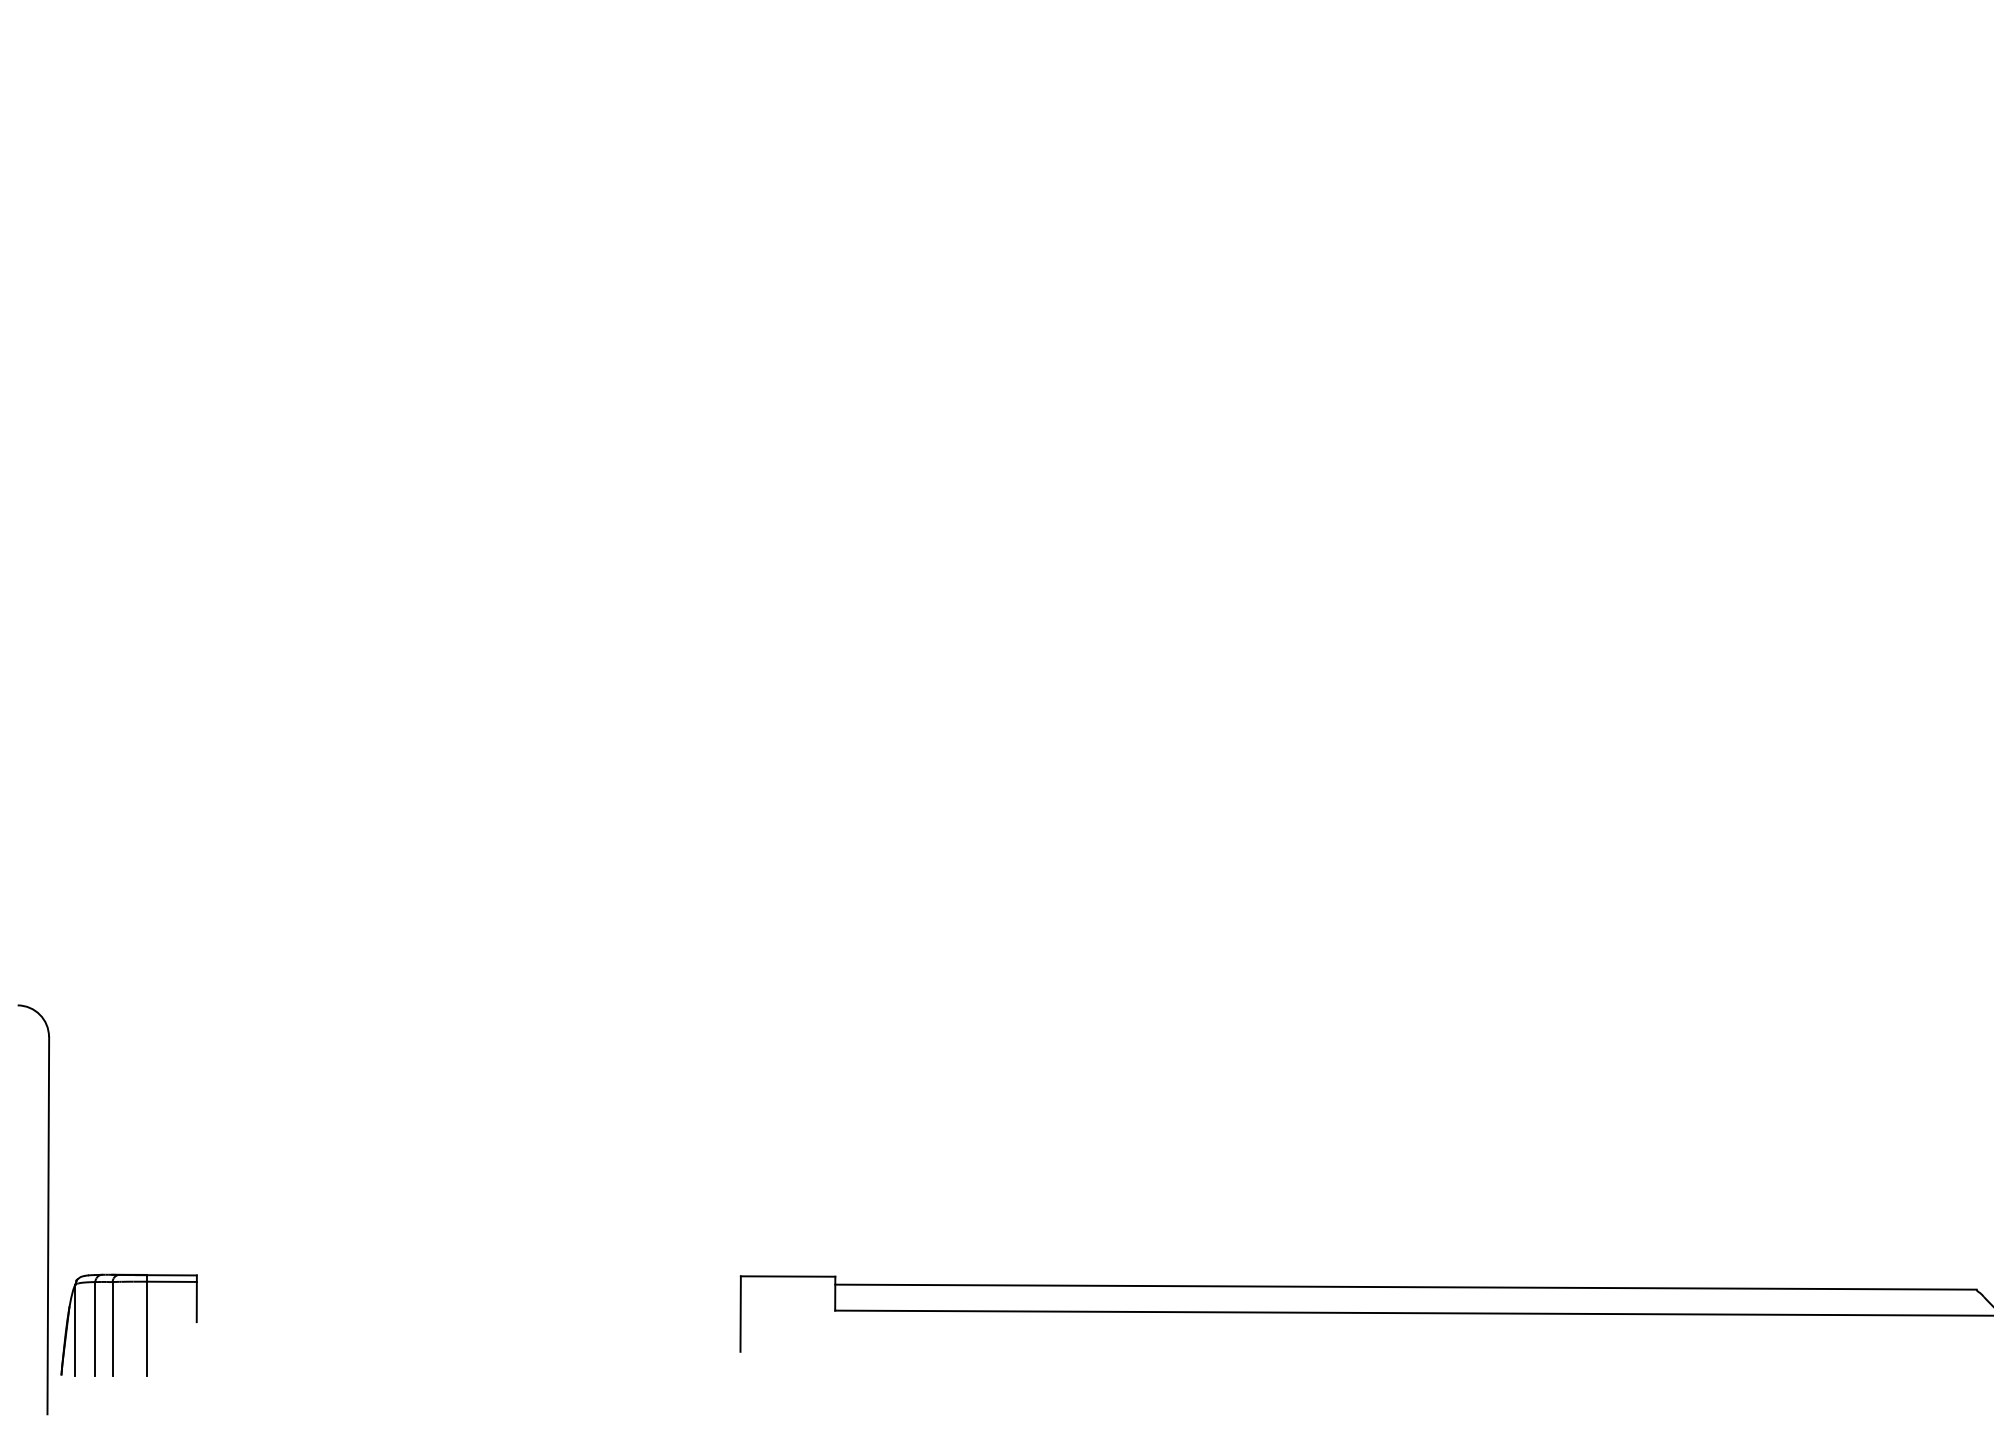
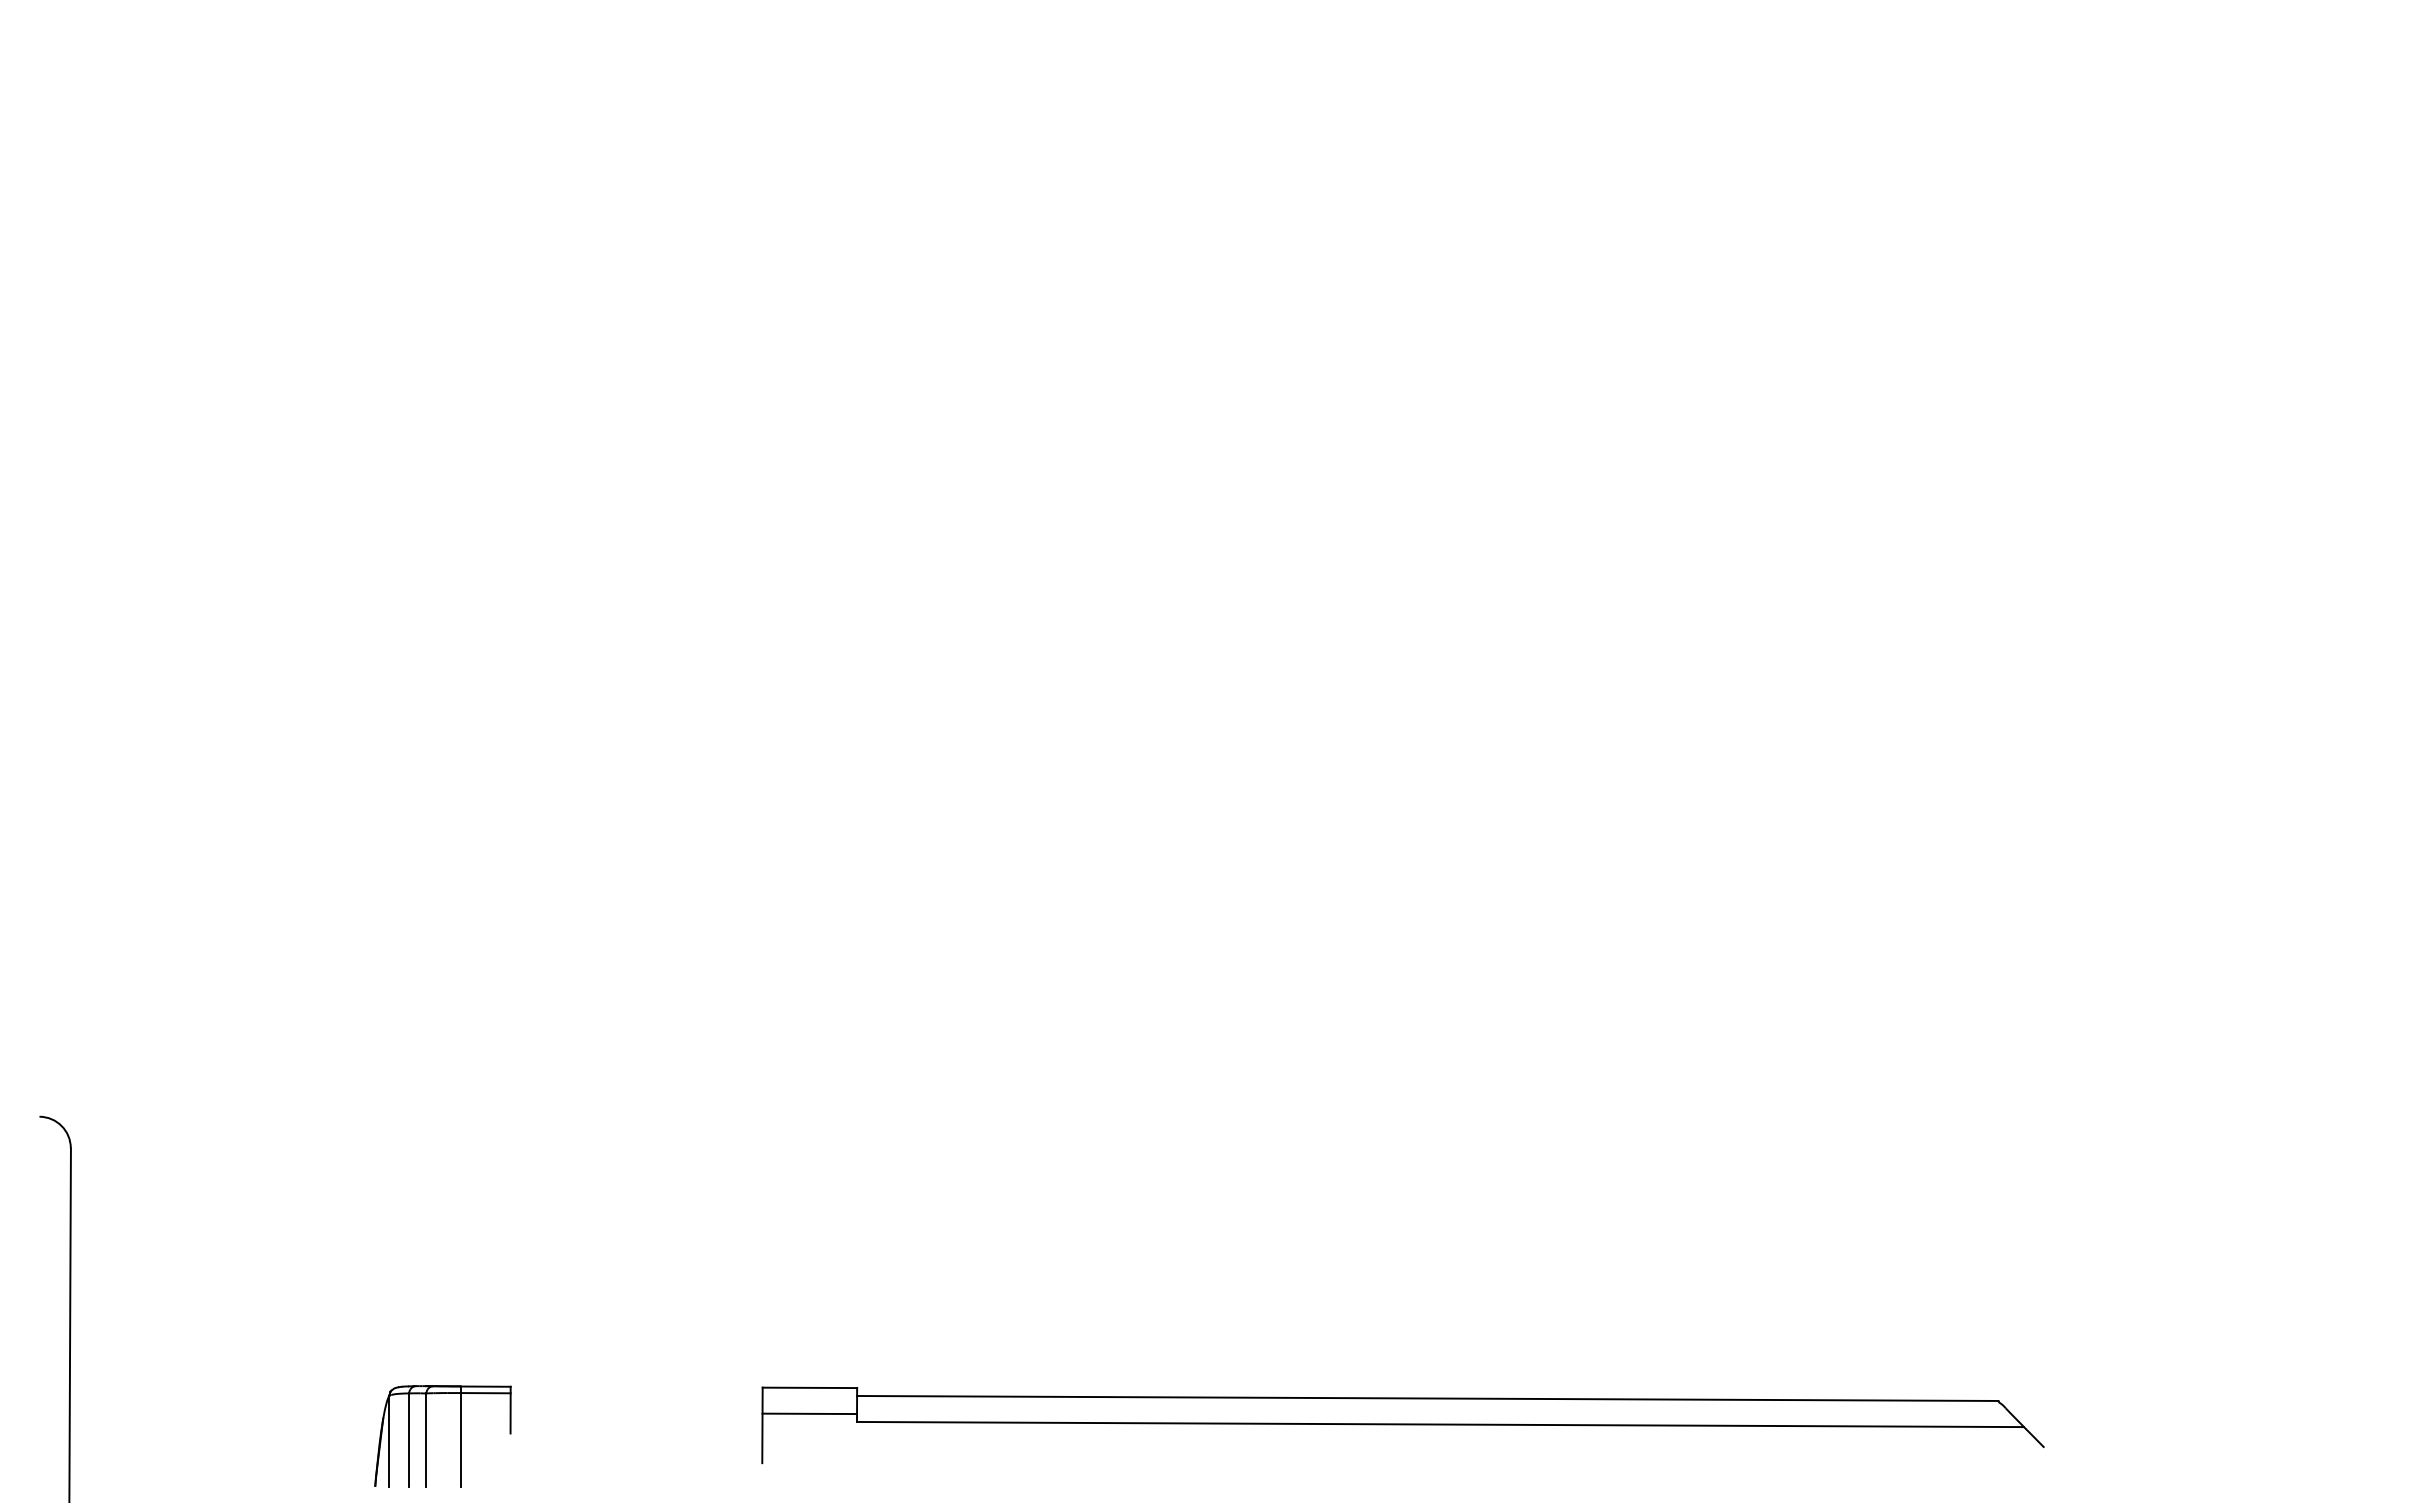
line: (787, 1302) -> (809, 1413), added
part: (112, 1325) -> (426, 1436), moved

